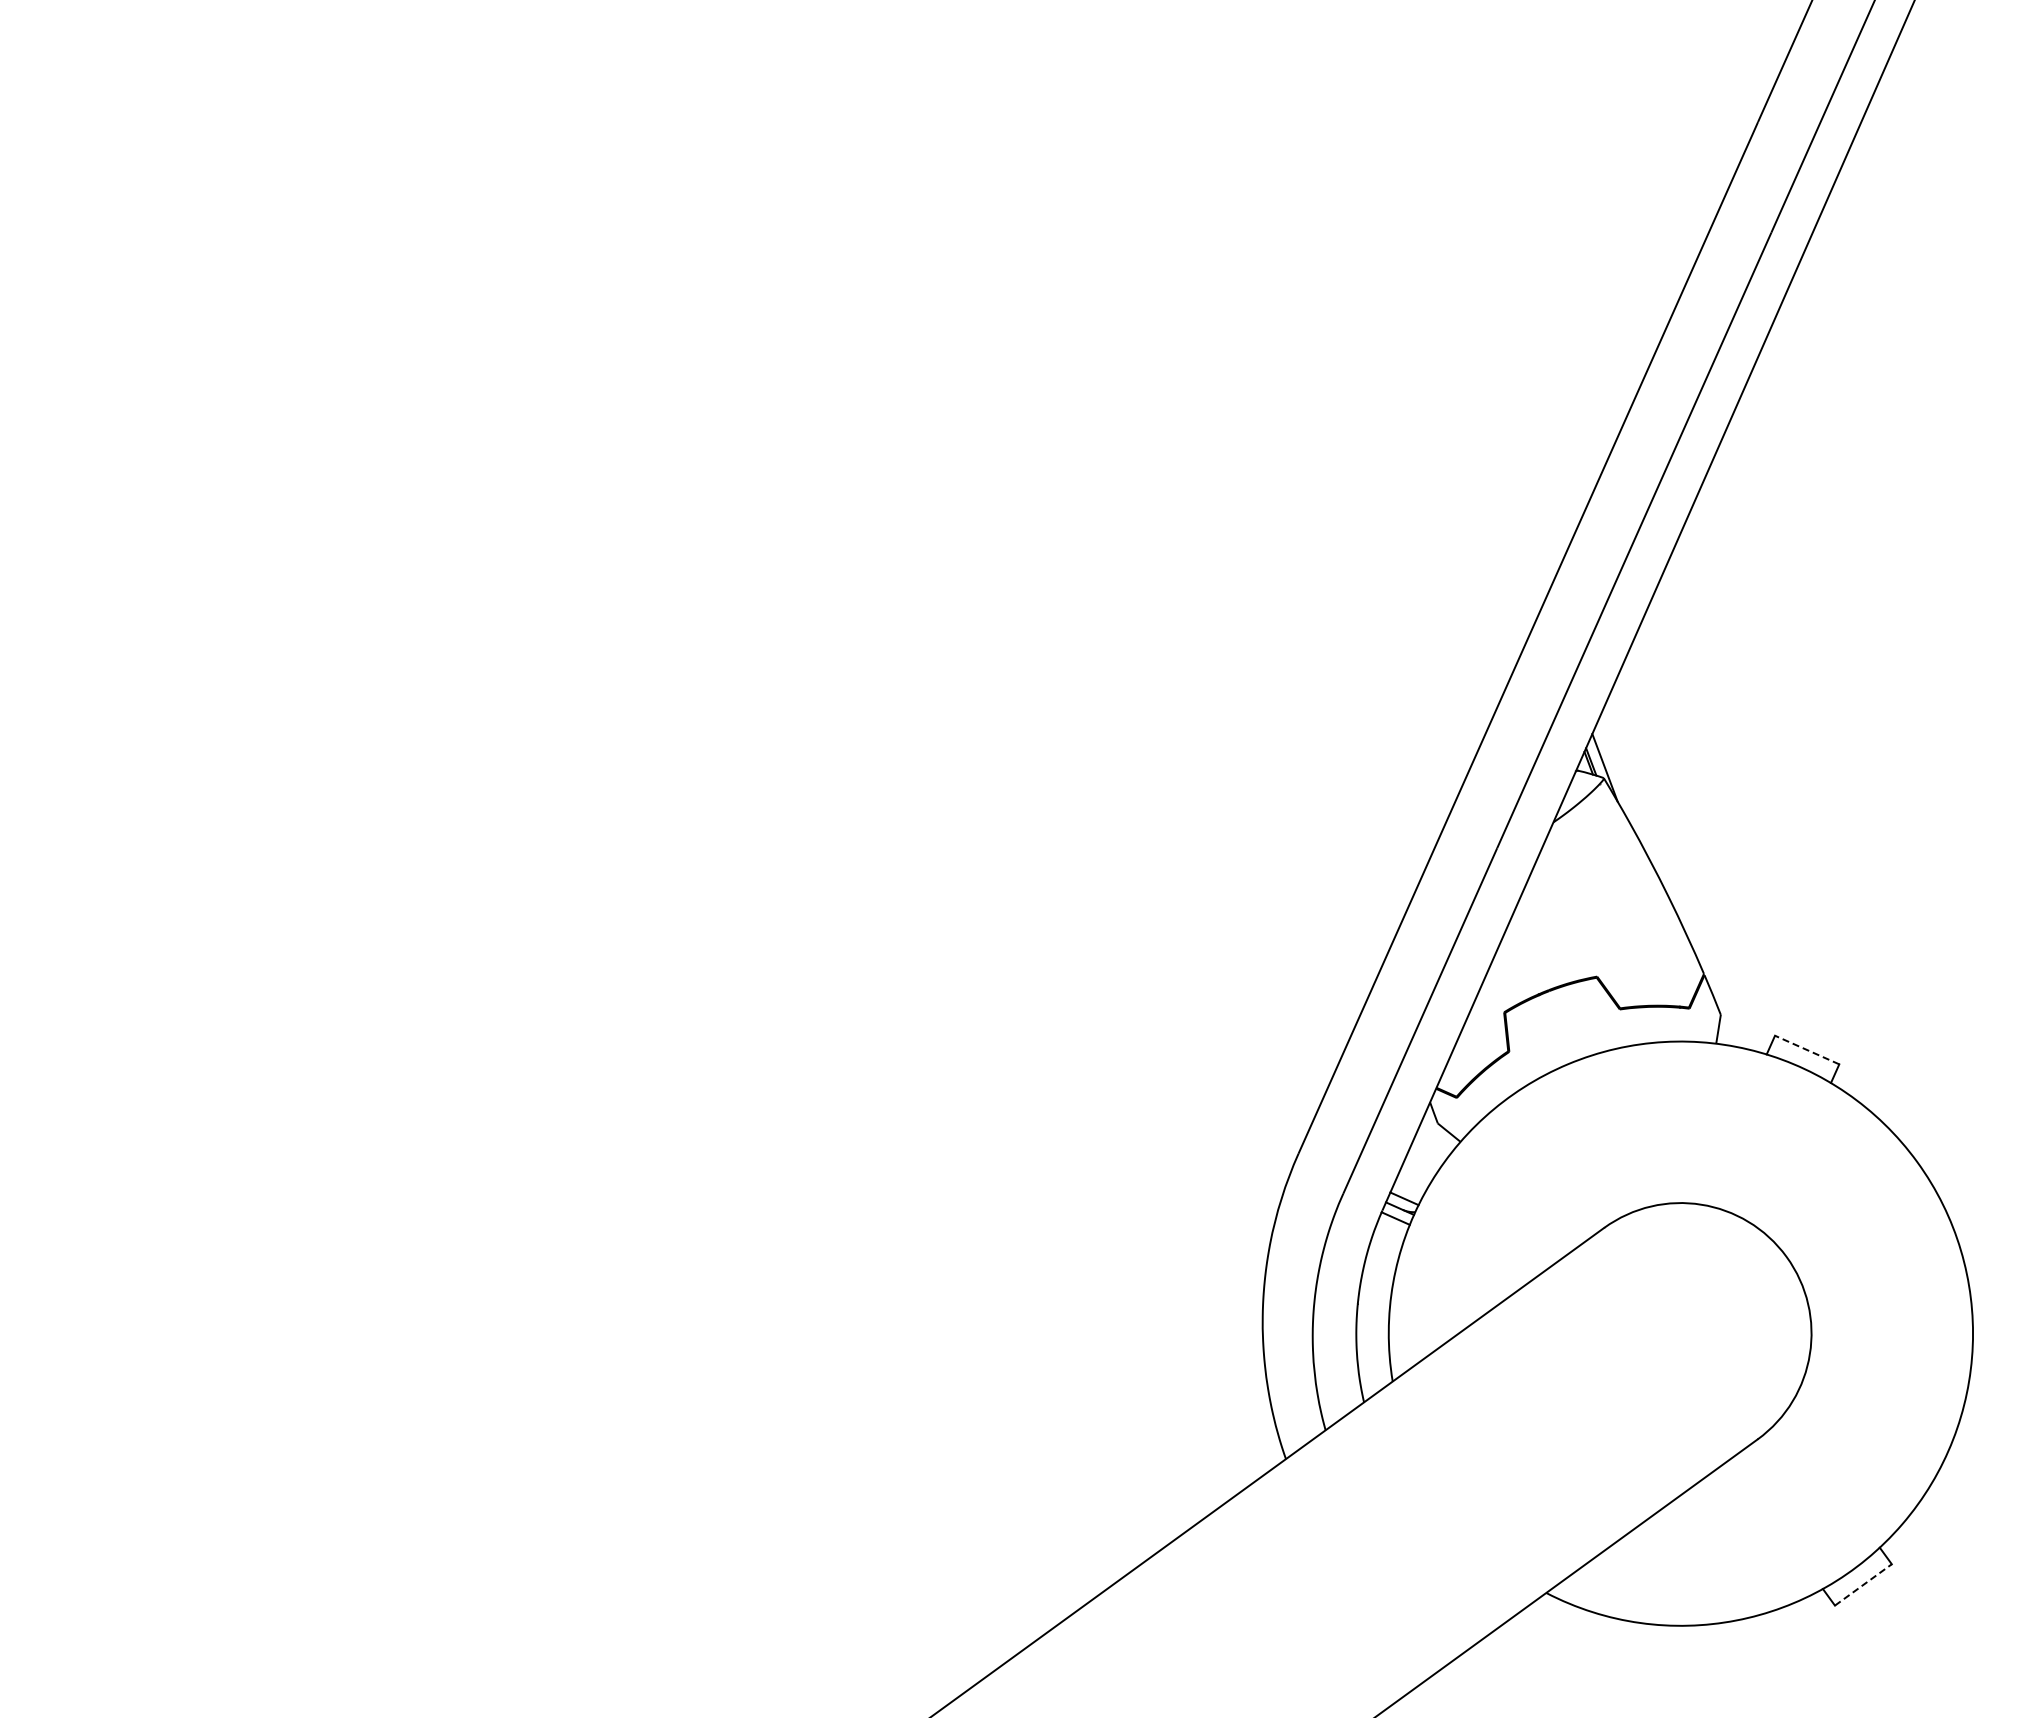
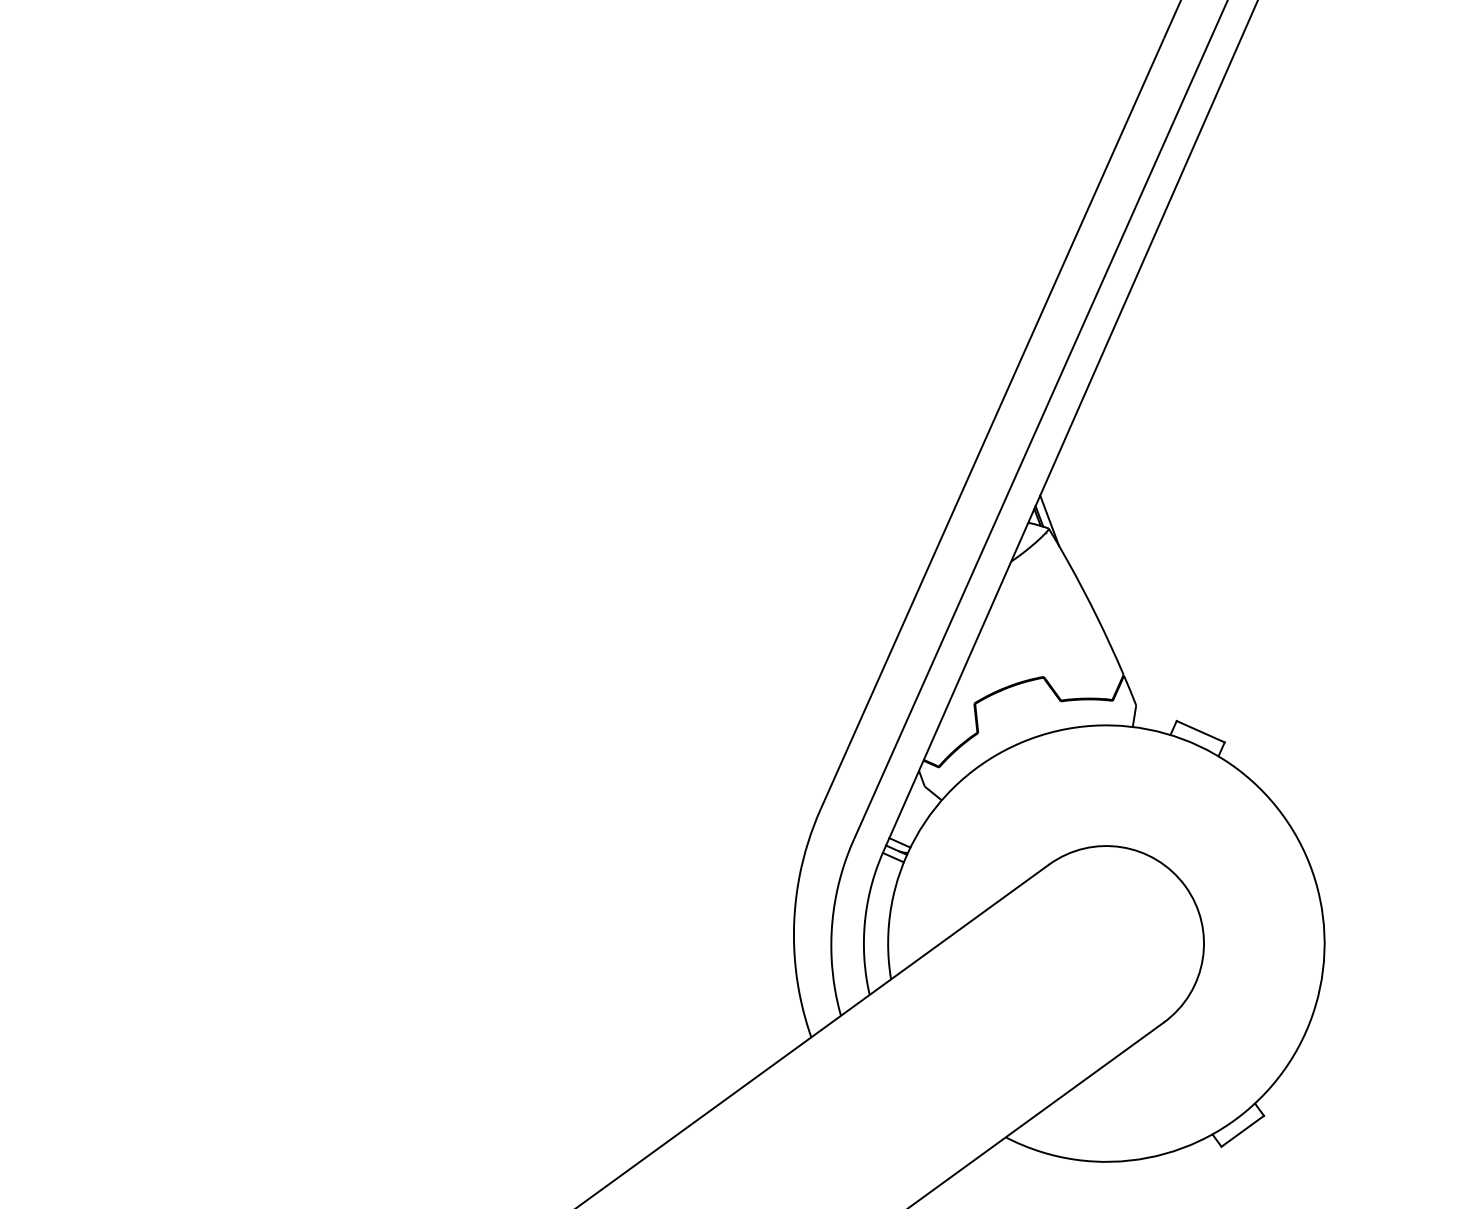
line: (1806, 1049) -> (1200, 731), dashed -> solid
line: (1863, 1584) -> (1242, 1131), dashed -> solid

